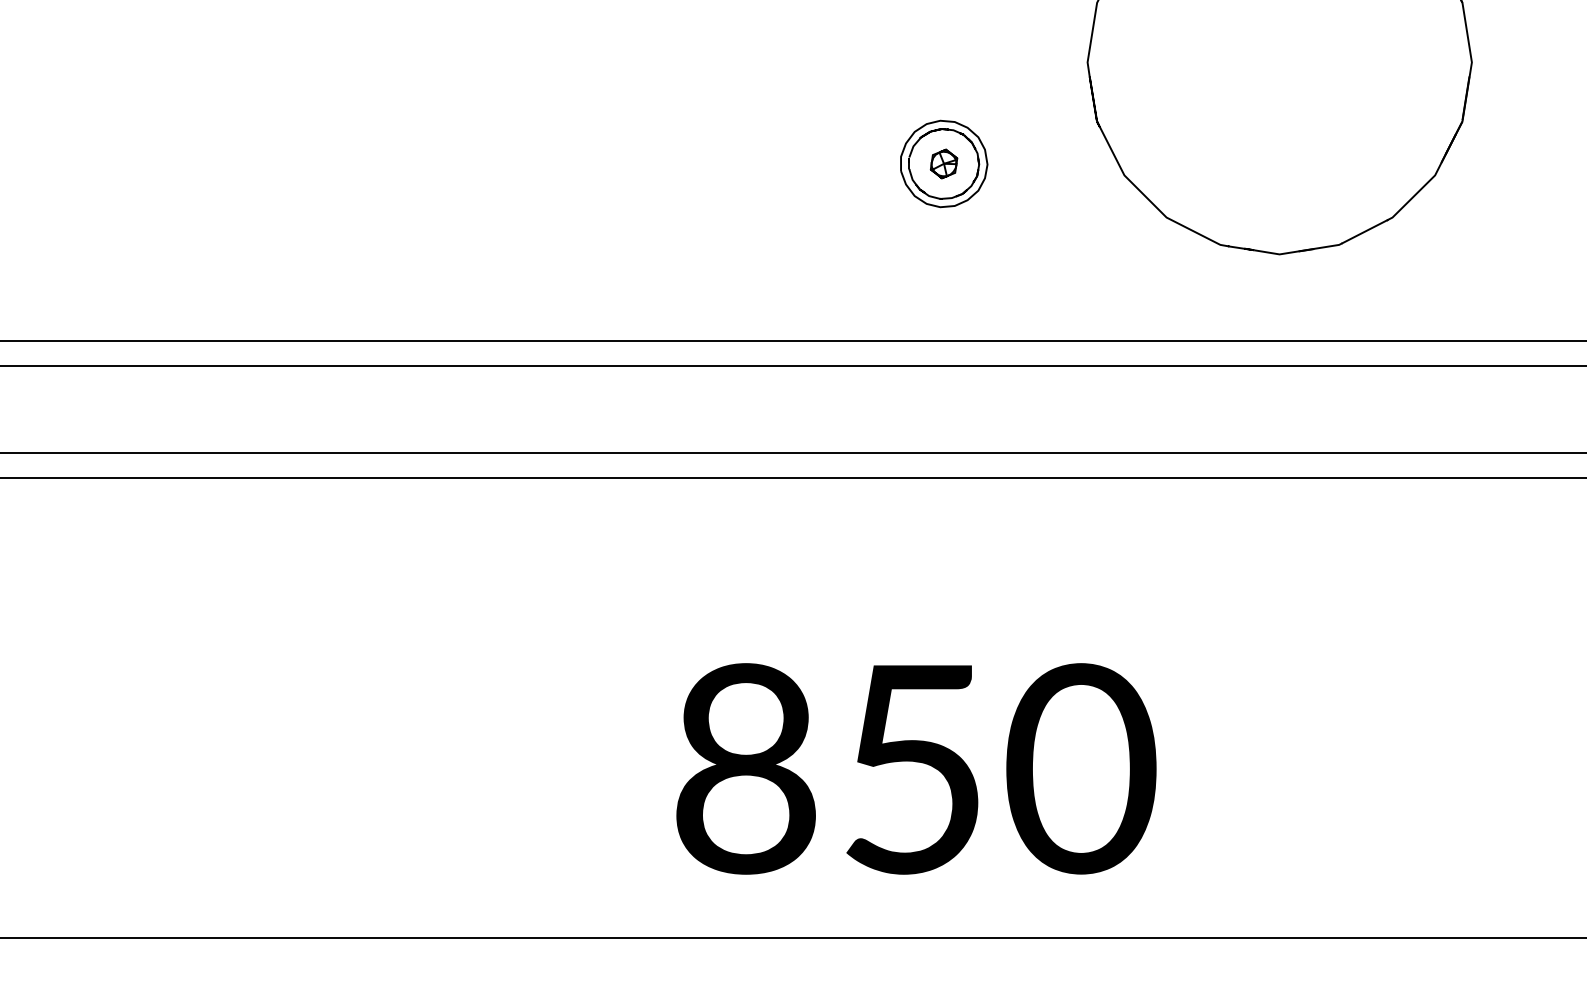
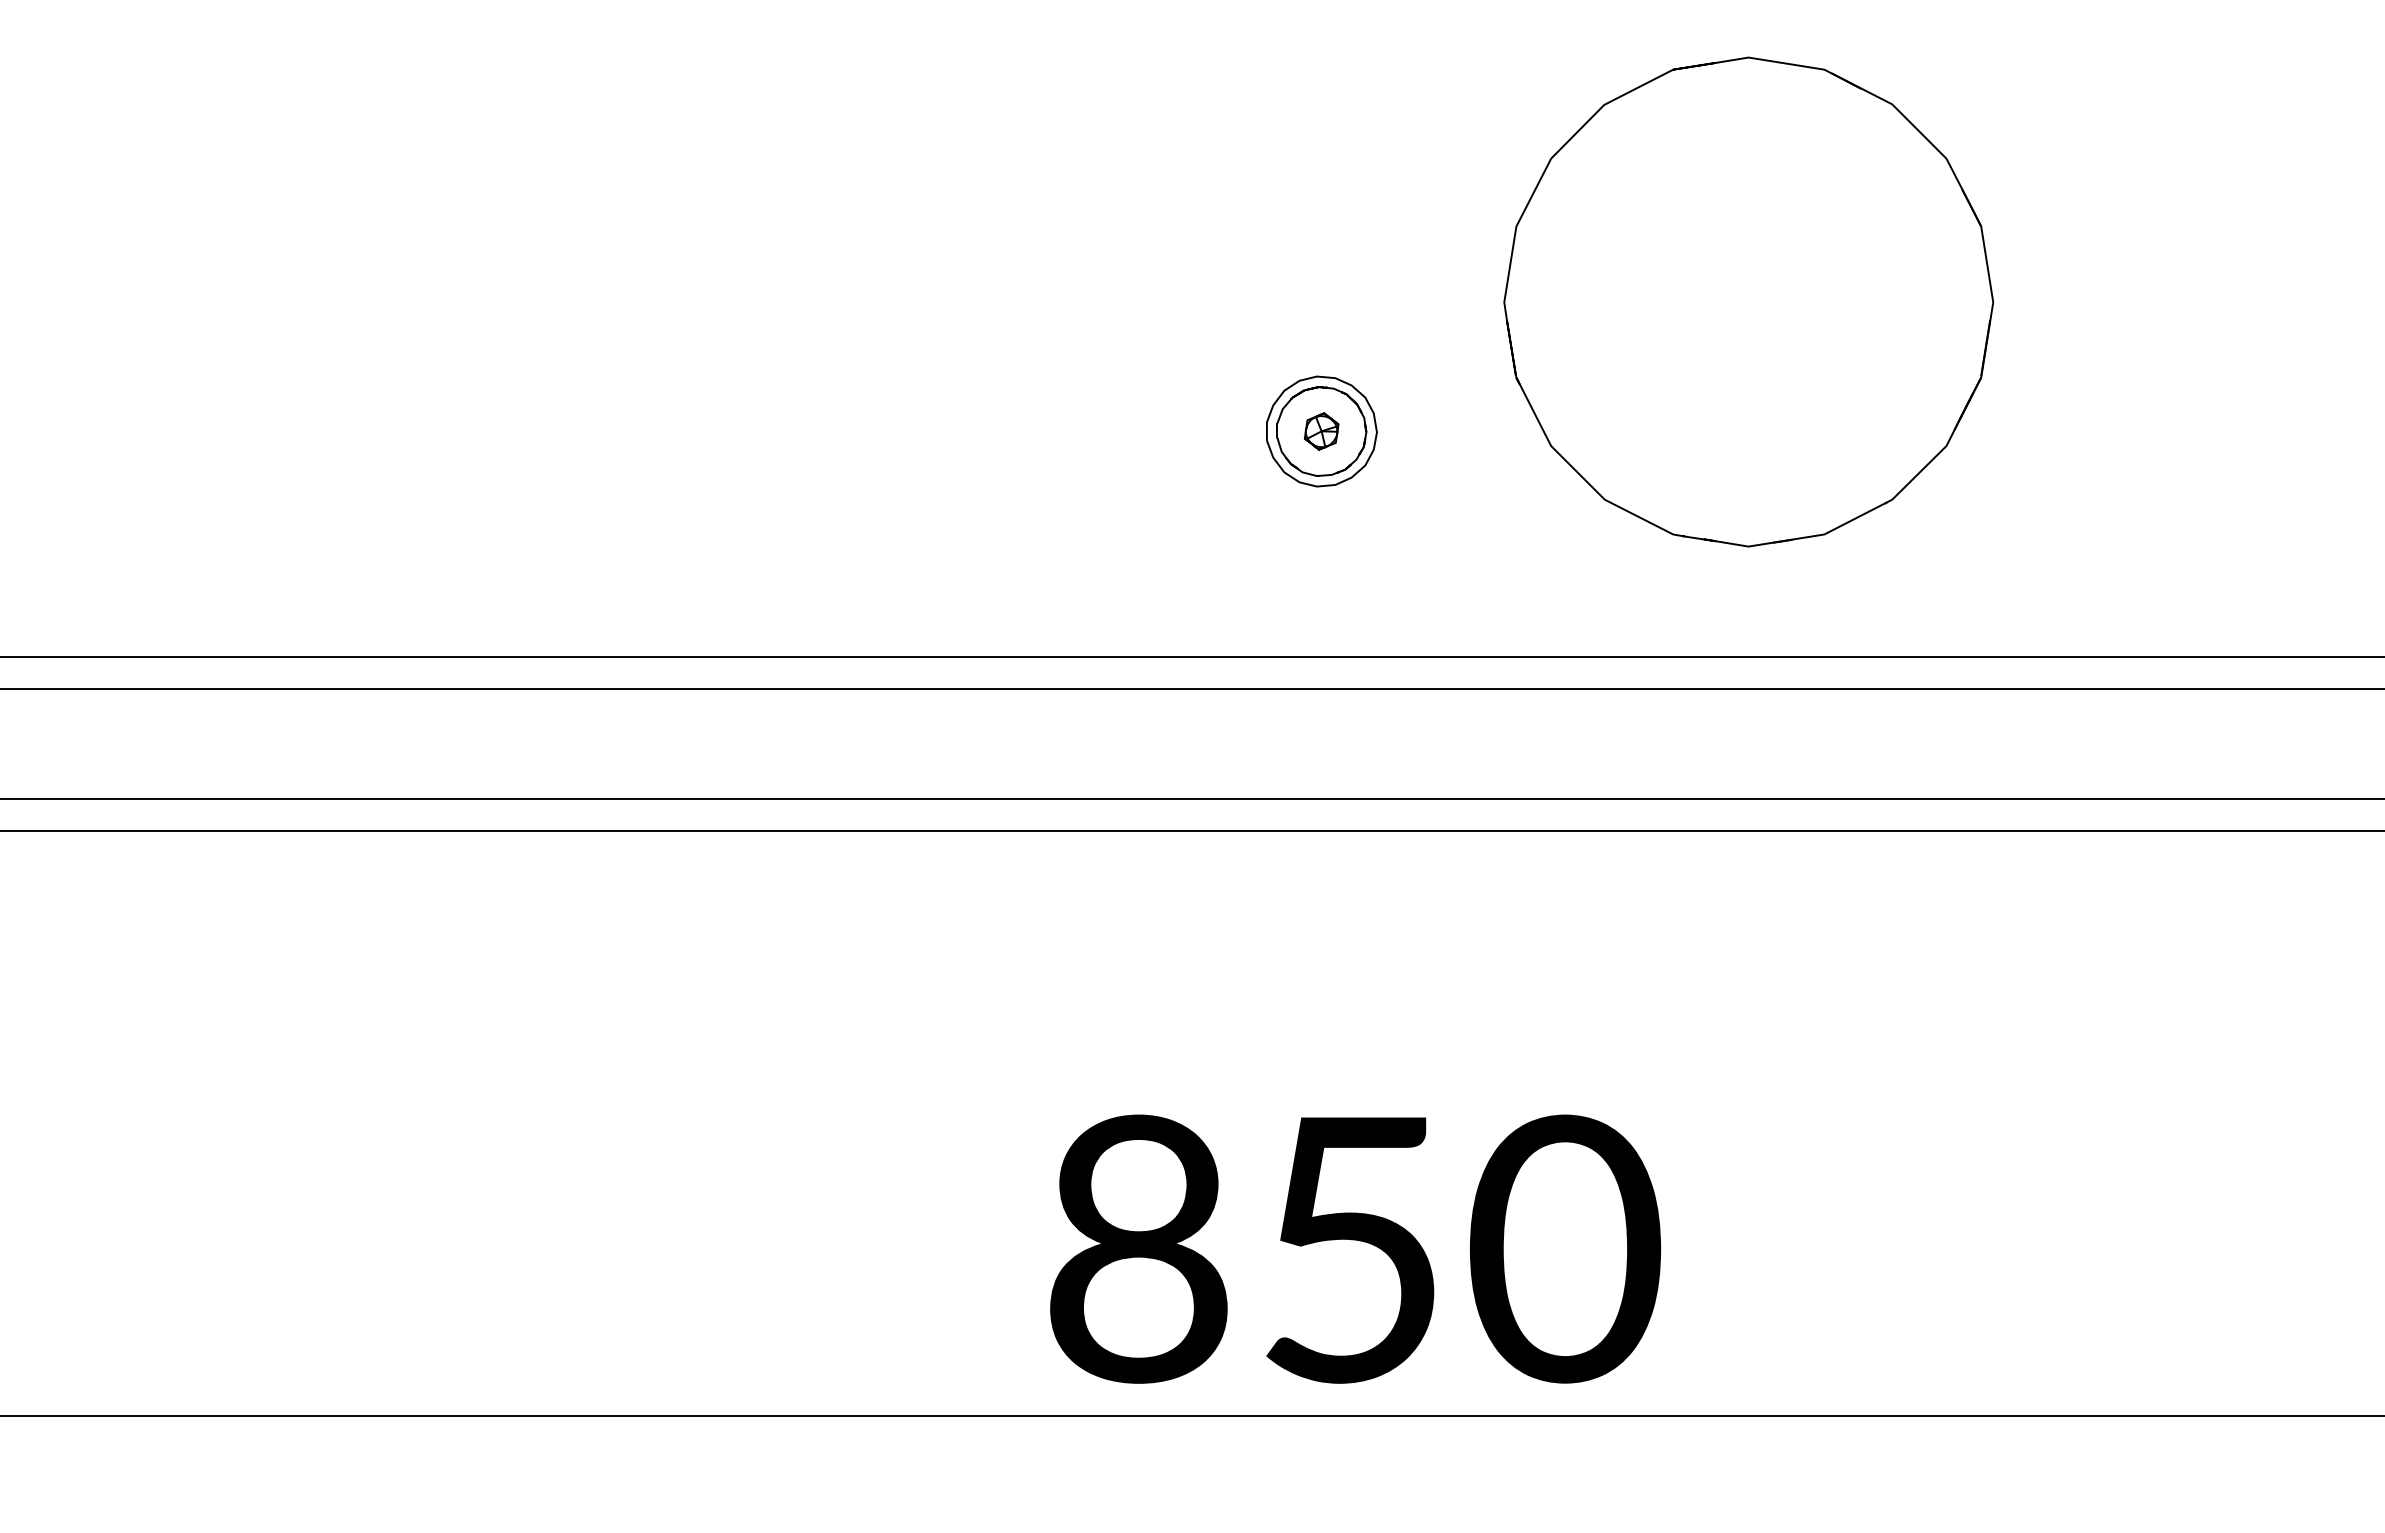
text: (916, 768) -> (1355, 1248), moved

